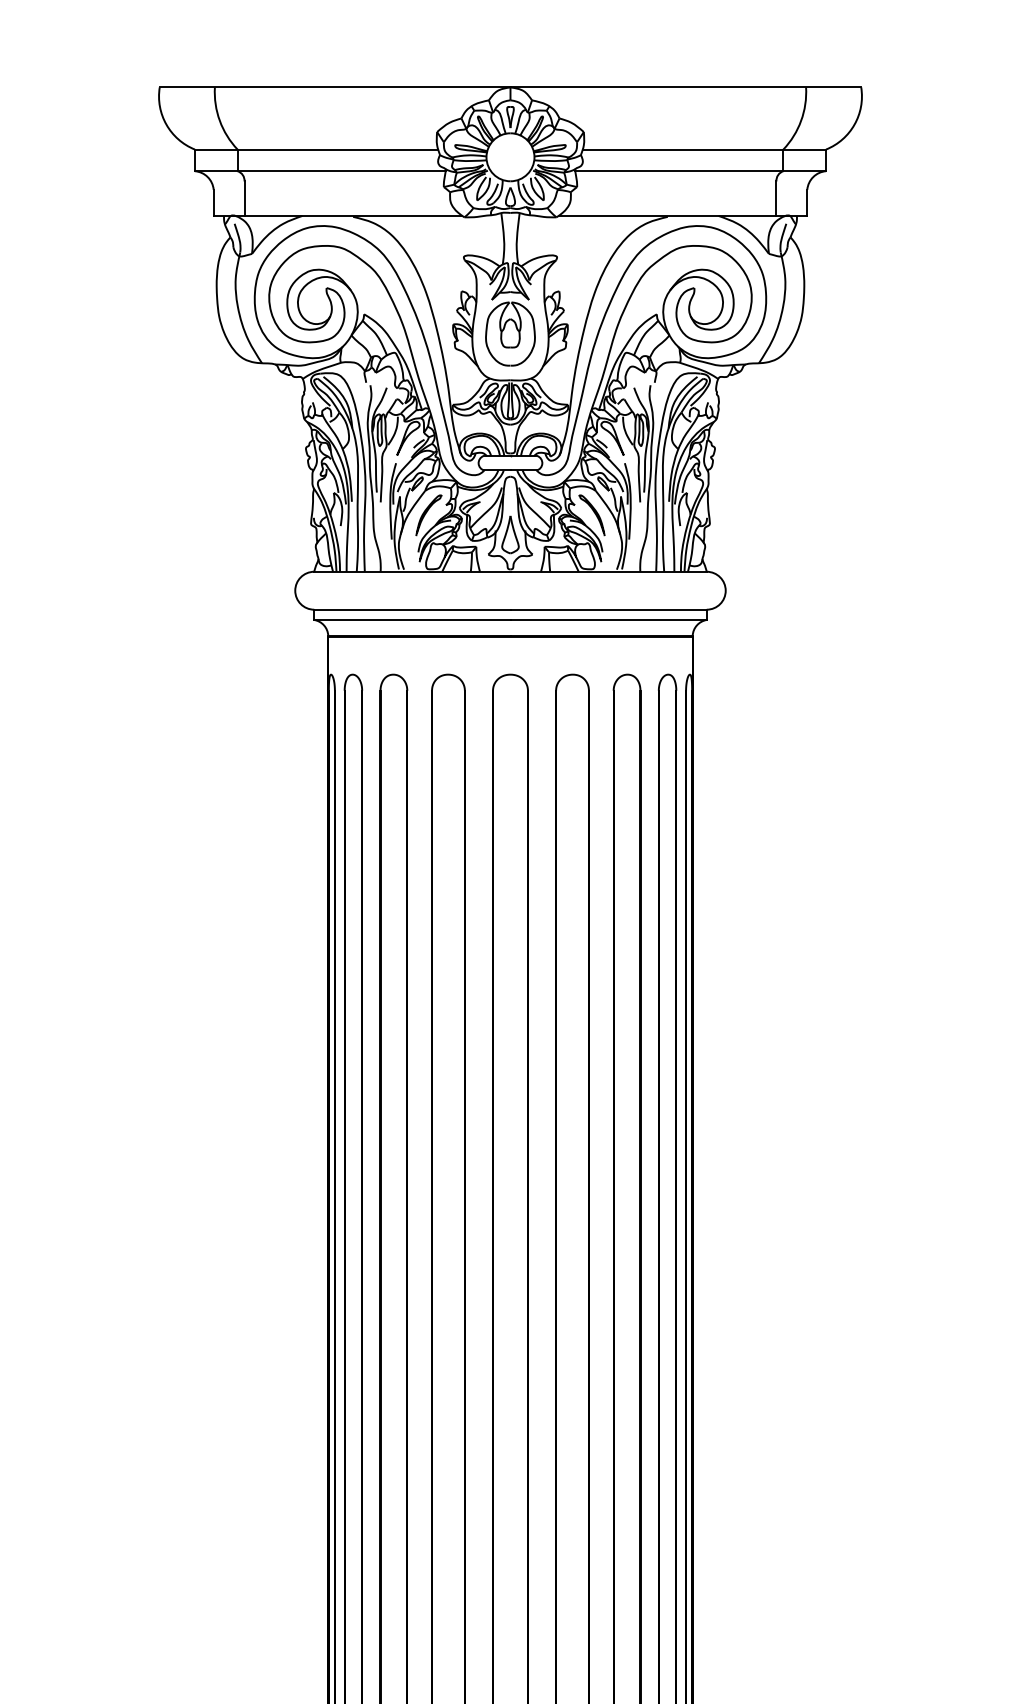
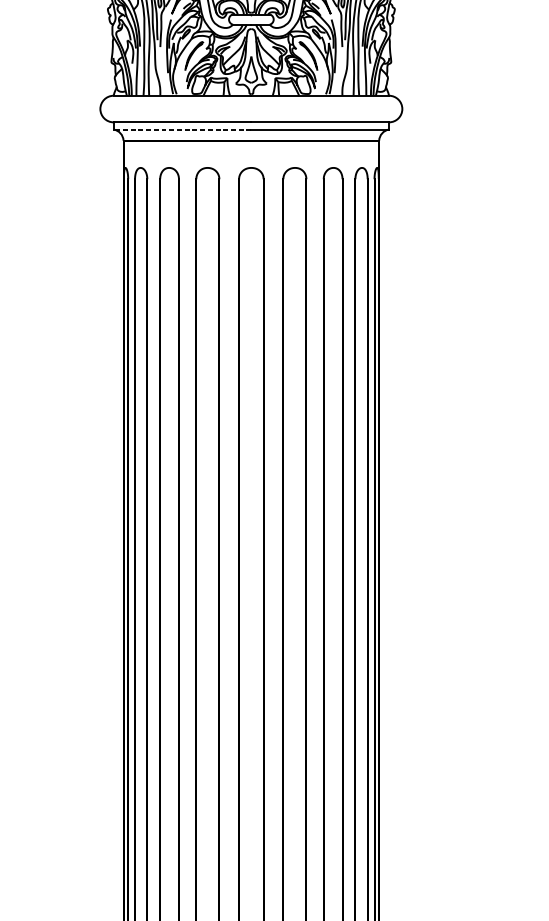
line: (411, 619) -> (181, 129), solid -> dashed

